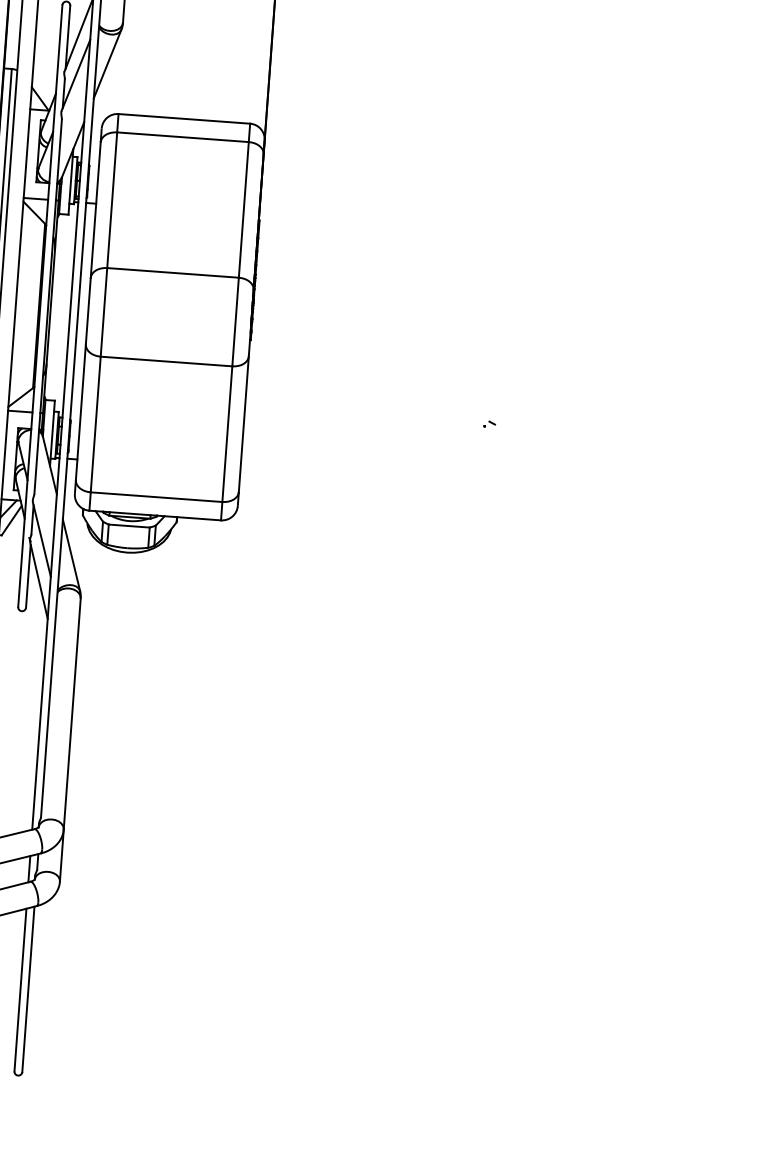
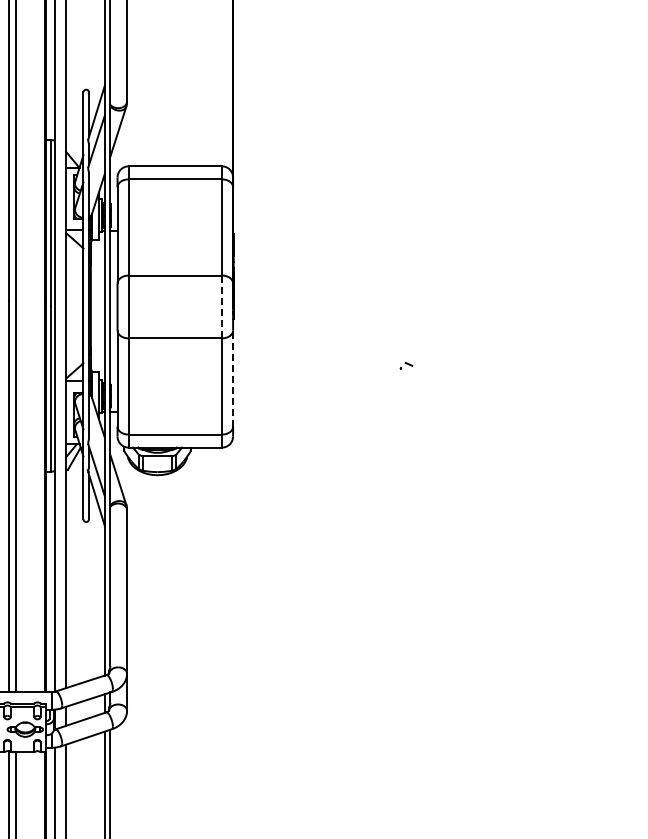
line: (236, 321) -> (222, 306), solid -> dashed
part: (489, 423) -> (406, 365), size x1.6
line: (244, 424) -> (233, 378), solid -> dashed

